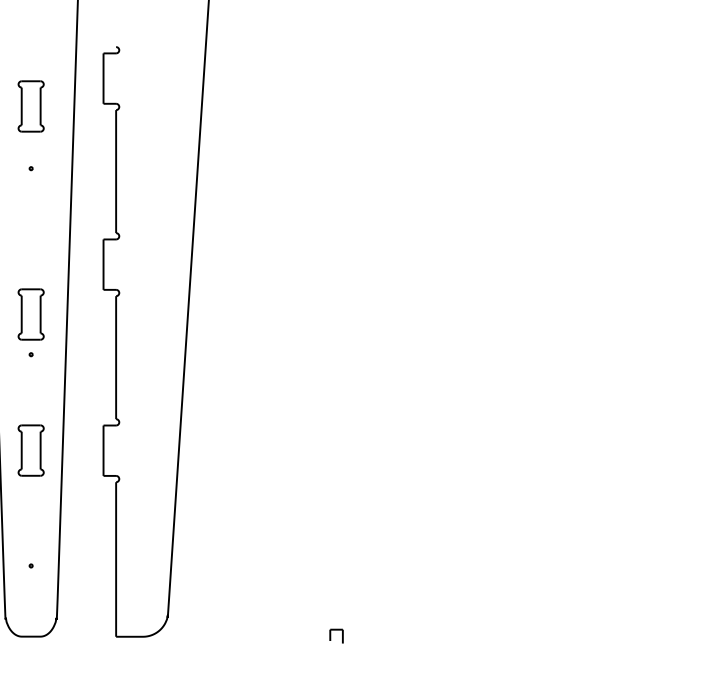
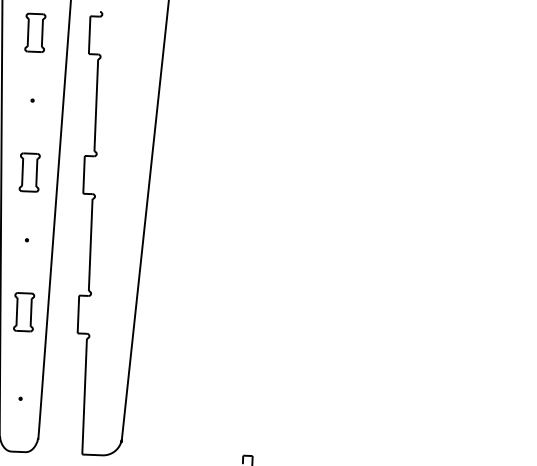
part: (30, 106) -> (34, 32), moved
part: (30, 314) -> (29, 172), moved

